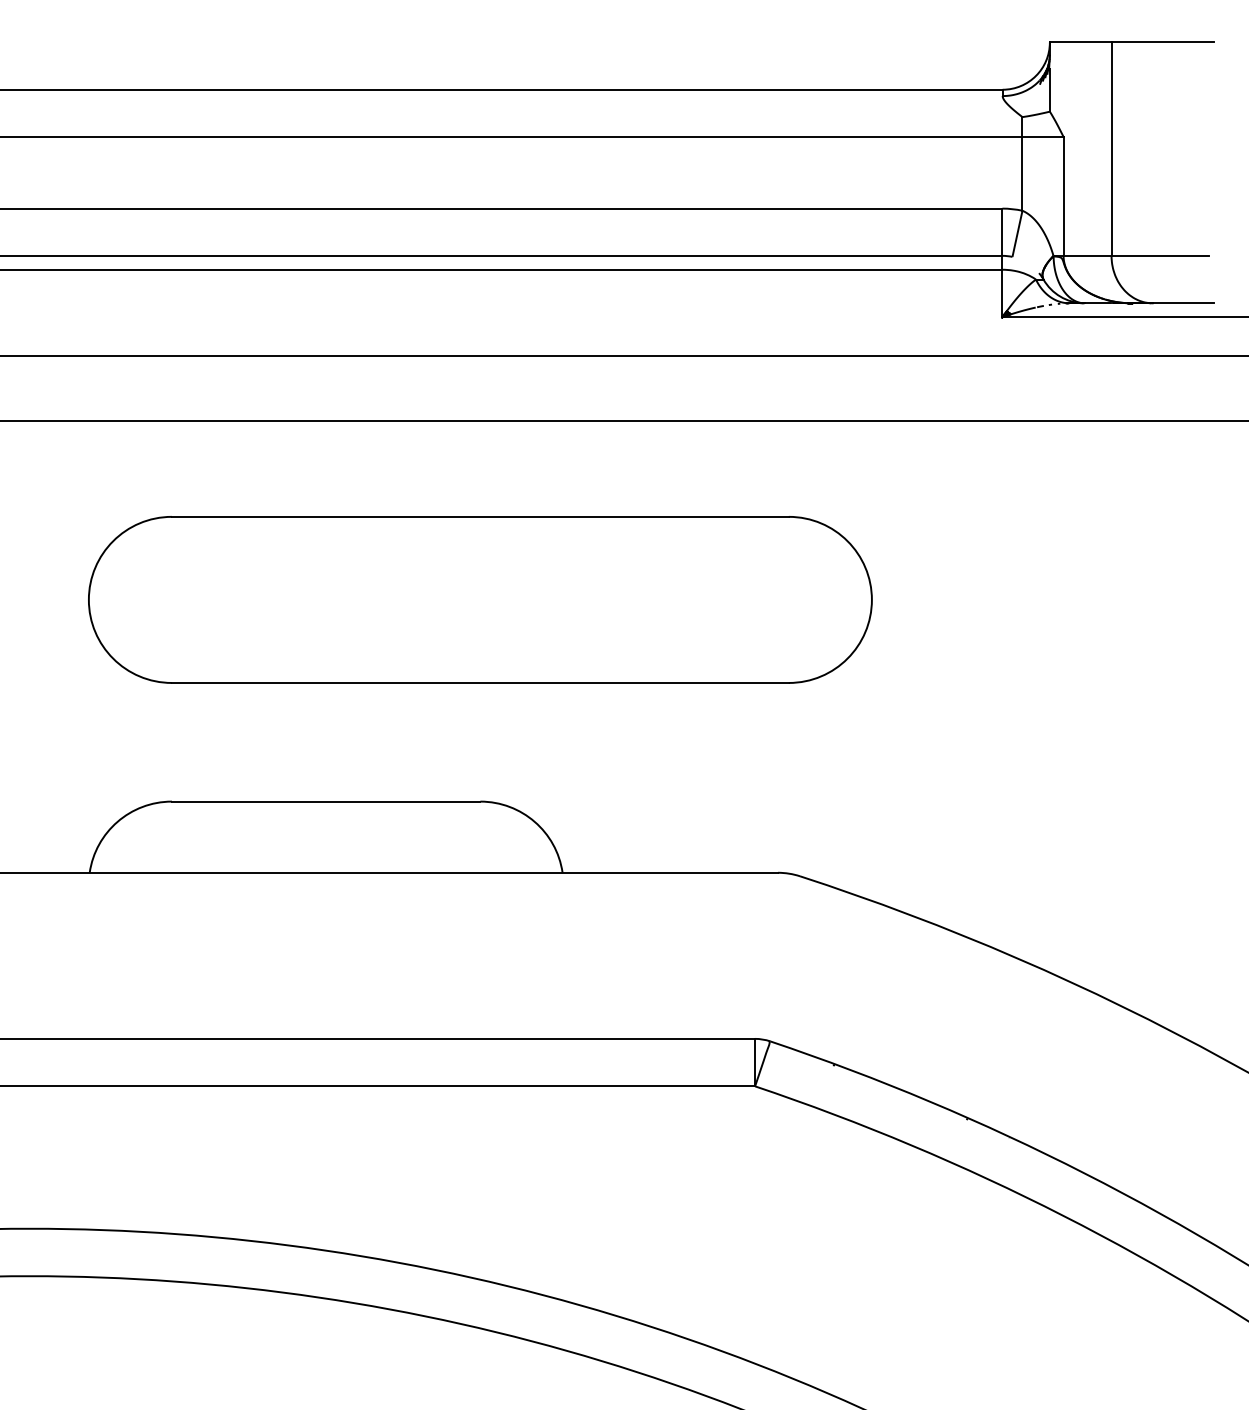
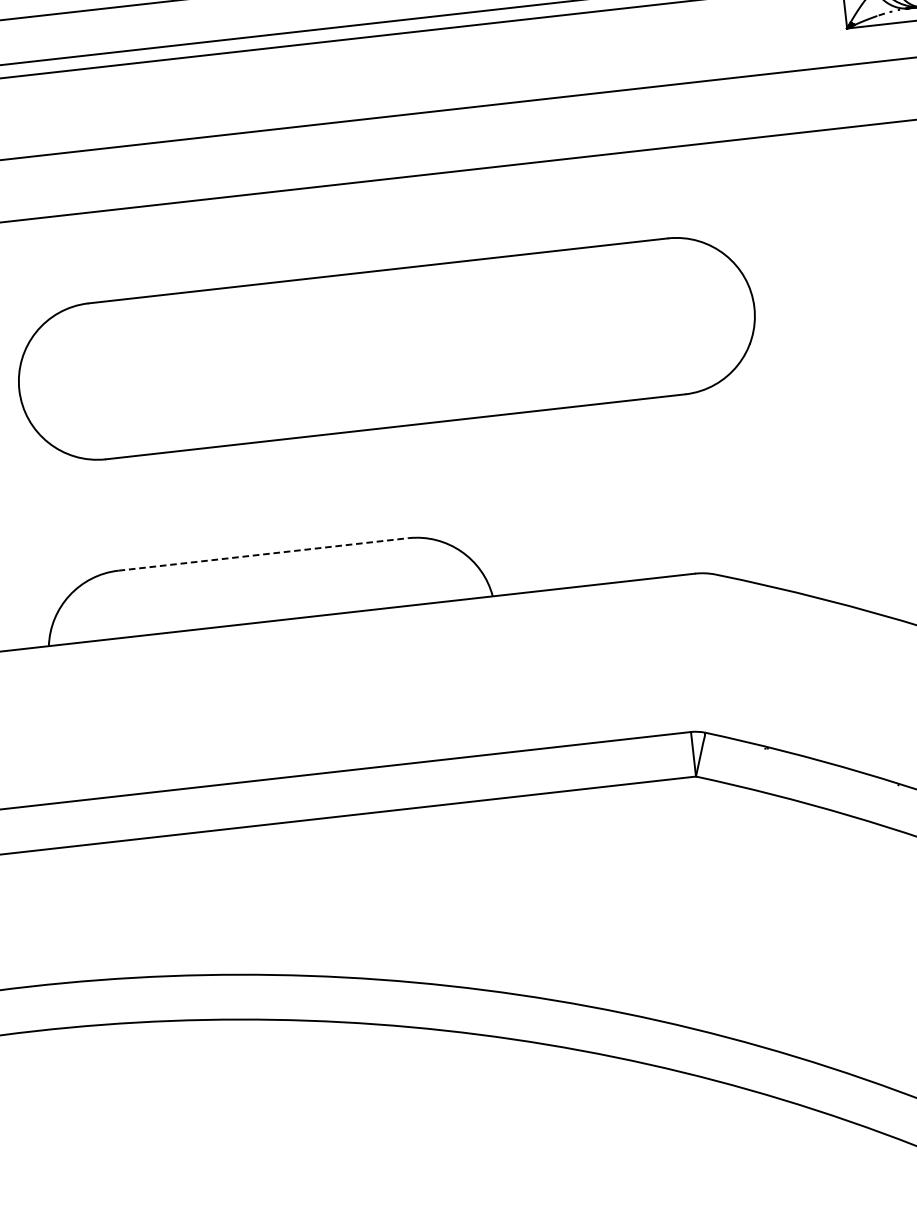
line: (326, 801) -> (263, 554), solid -> dashed

